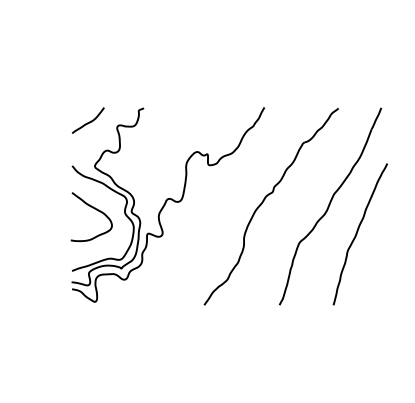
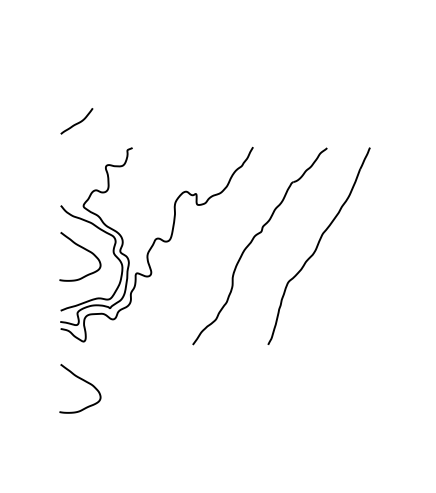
curve: (88, 121) -> (77, 122), moved
curve: (357, 233) -> (346, 273), removed
curve: (94, 341) -> (83, 381), added

